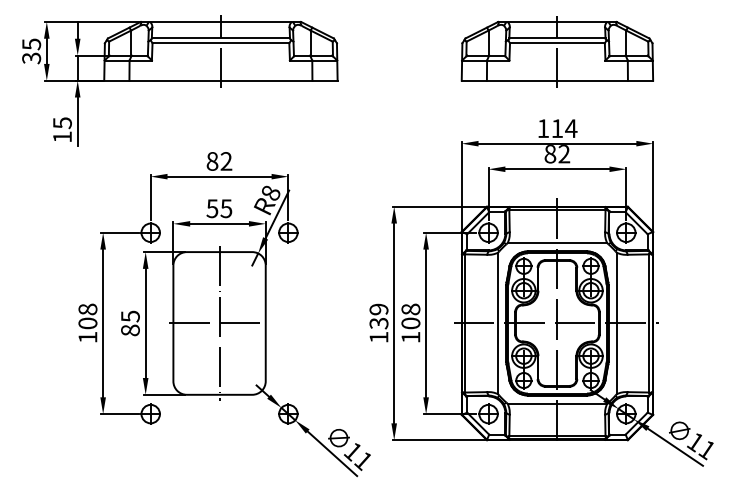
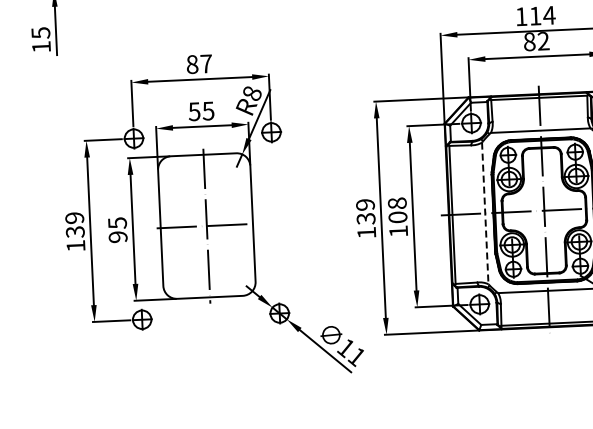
text: (226, 161) -> (206, 63), 82 -> 87
text: (87, 316) -> (74, 225), 108 -> 139
line: (498, 323) -> (485, 213), solid -> dashed
text: (130, 330) -> (118, 237), 85 -> 95

